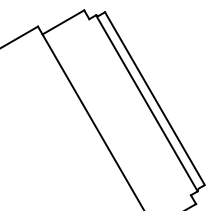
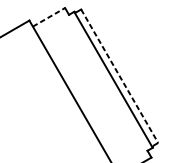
line: (63, 22) -> (49, 17), solid -> dashed
line: (154, 98) -> (119, 76), solid -> dashed

